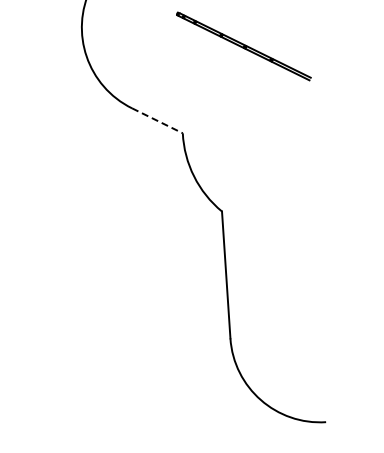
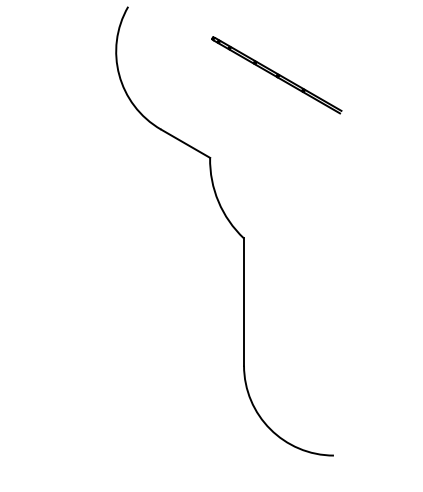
line: (158, 120) -> (186, 143), dashed -> solid

